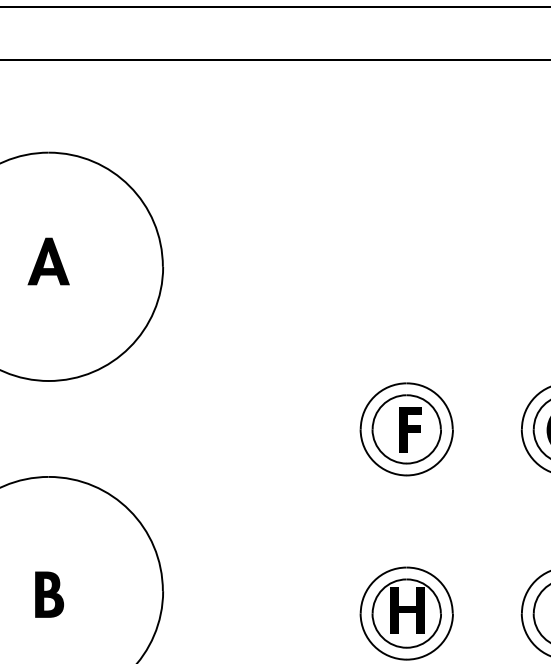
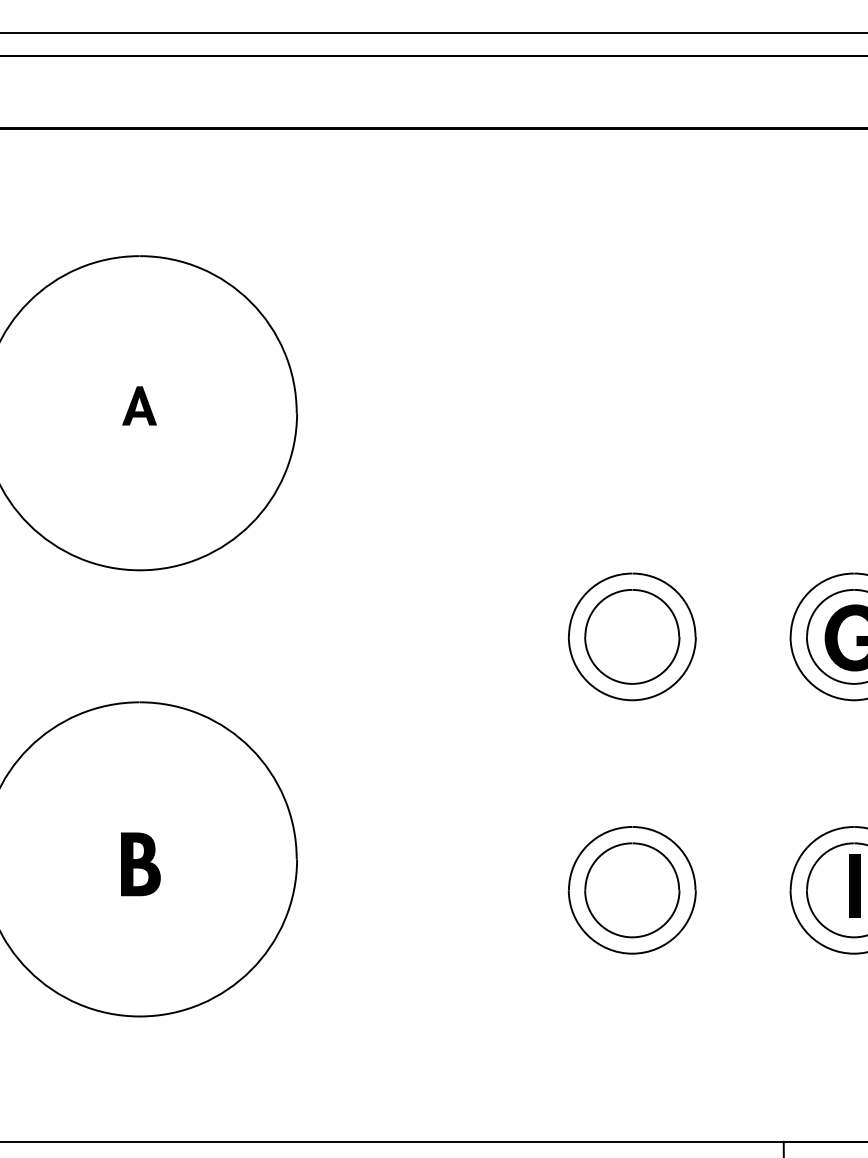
part: (48, 261) -> (139, 405), size x0.6
fill: (409, 429) -> (636, 637), removed
fill: (406, 610) -> (632, 885), removed

